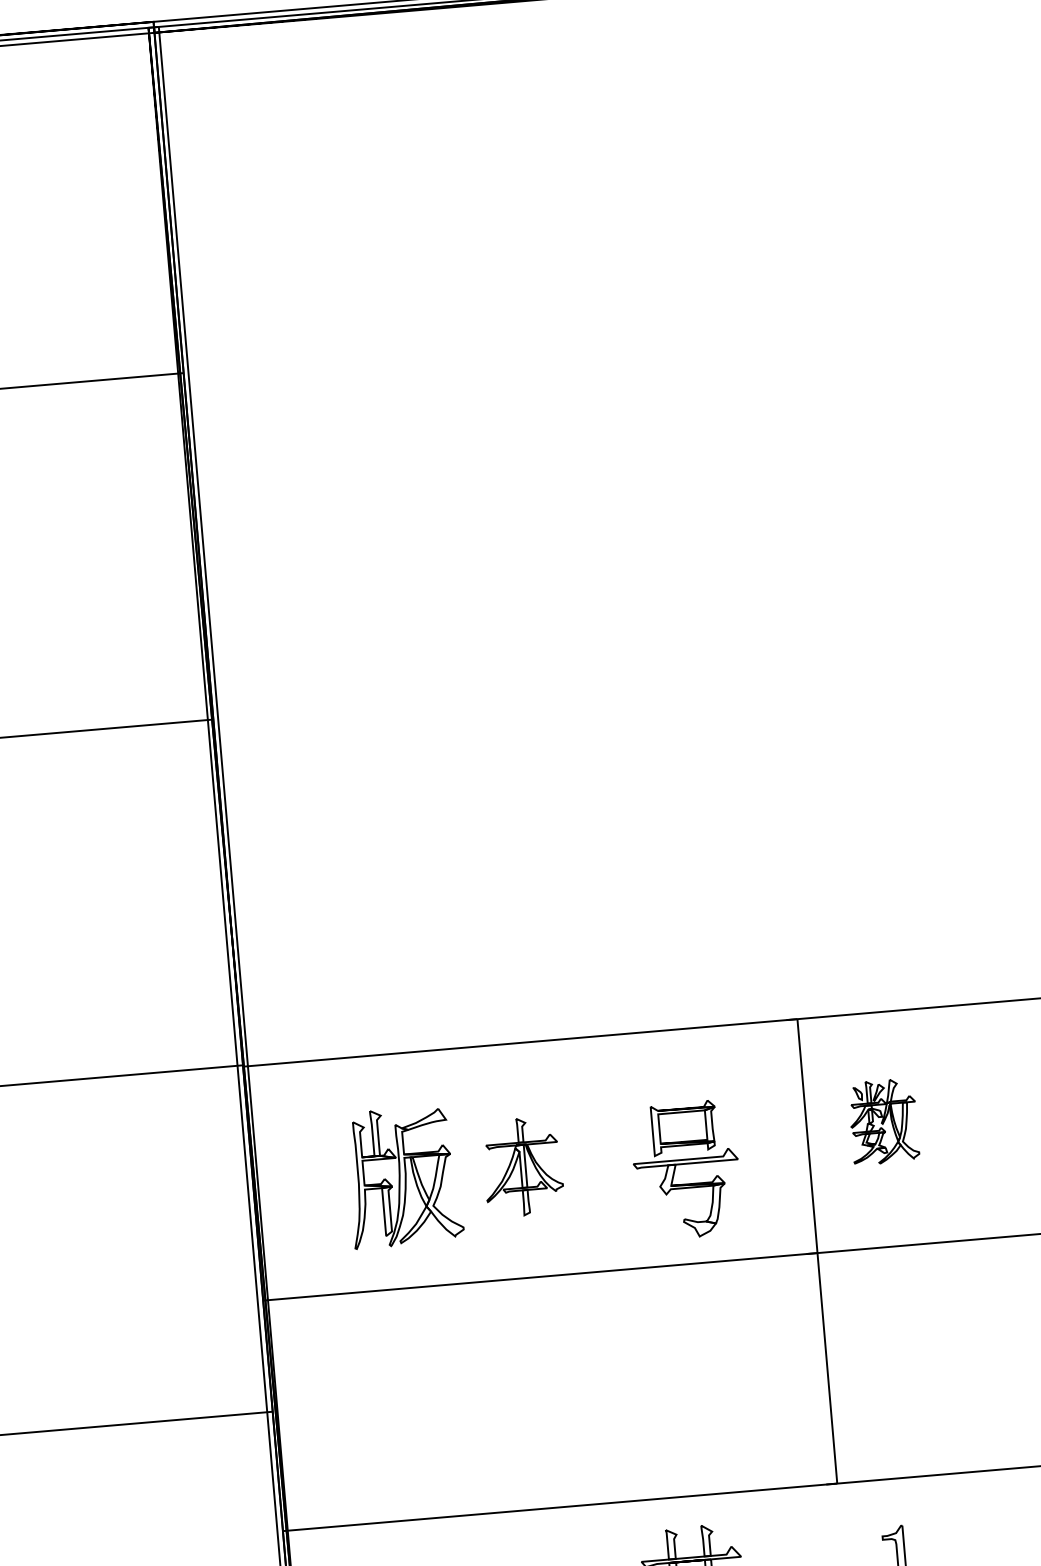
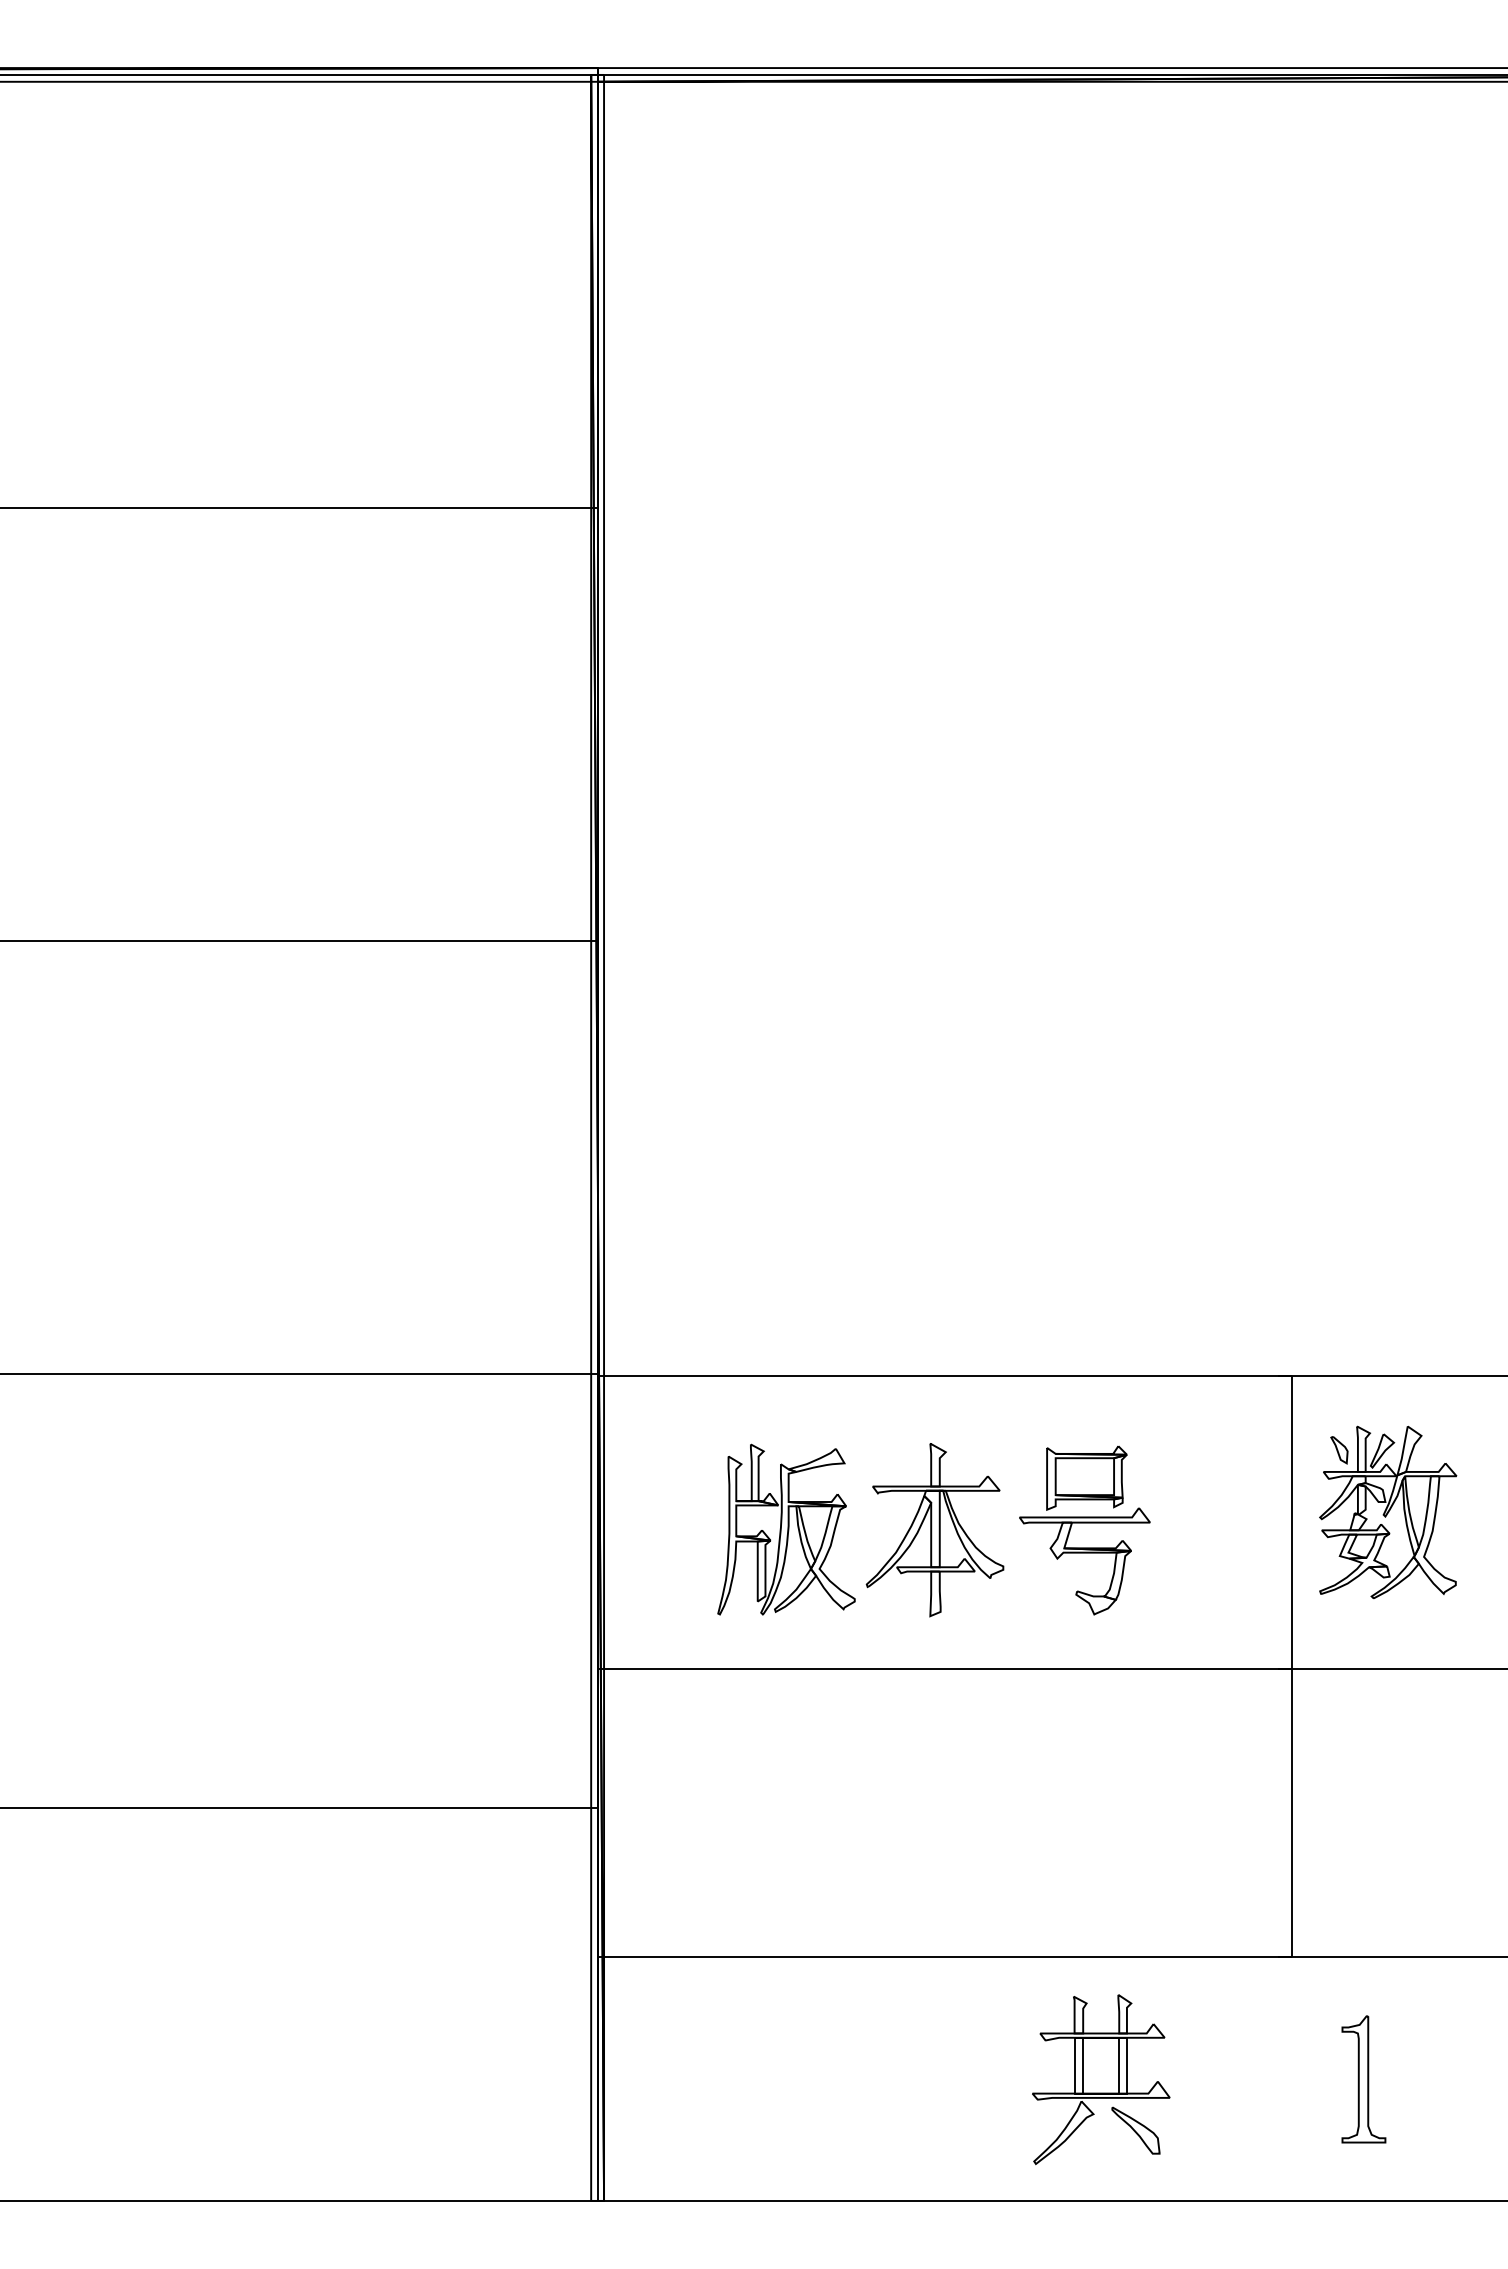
part: (884, 1121) -> (1388, 1512), size x1.67
part: (685, 1164) -> (1084, 1523), moved
part: (522, 1167) -> (934, 1530), size x1.43

